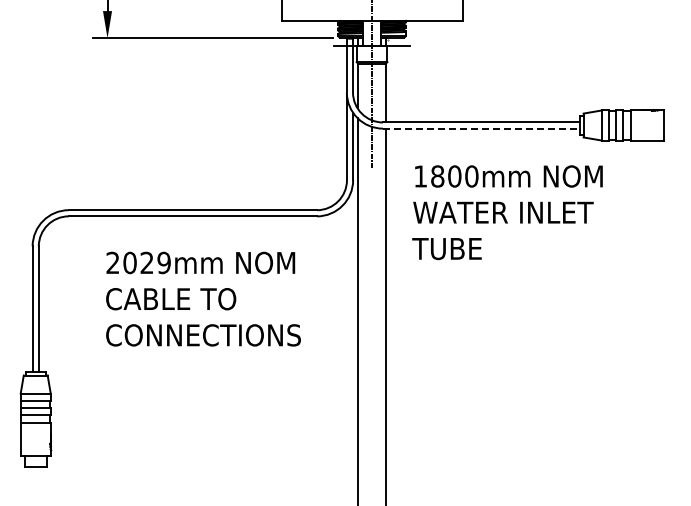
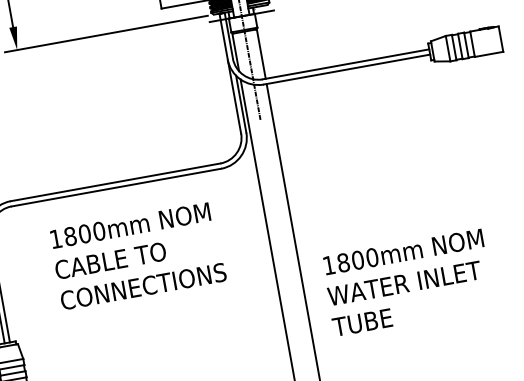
line: (482, 128) -> (347, 69), dashed -> solid
text: (507, 212) -> (407, 282), moved
text: (138, 262) -> (77, 234), 2029mm -> 1800mm

